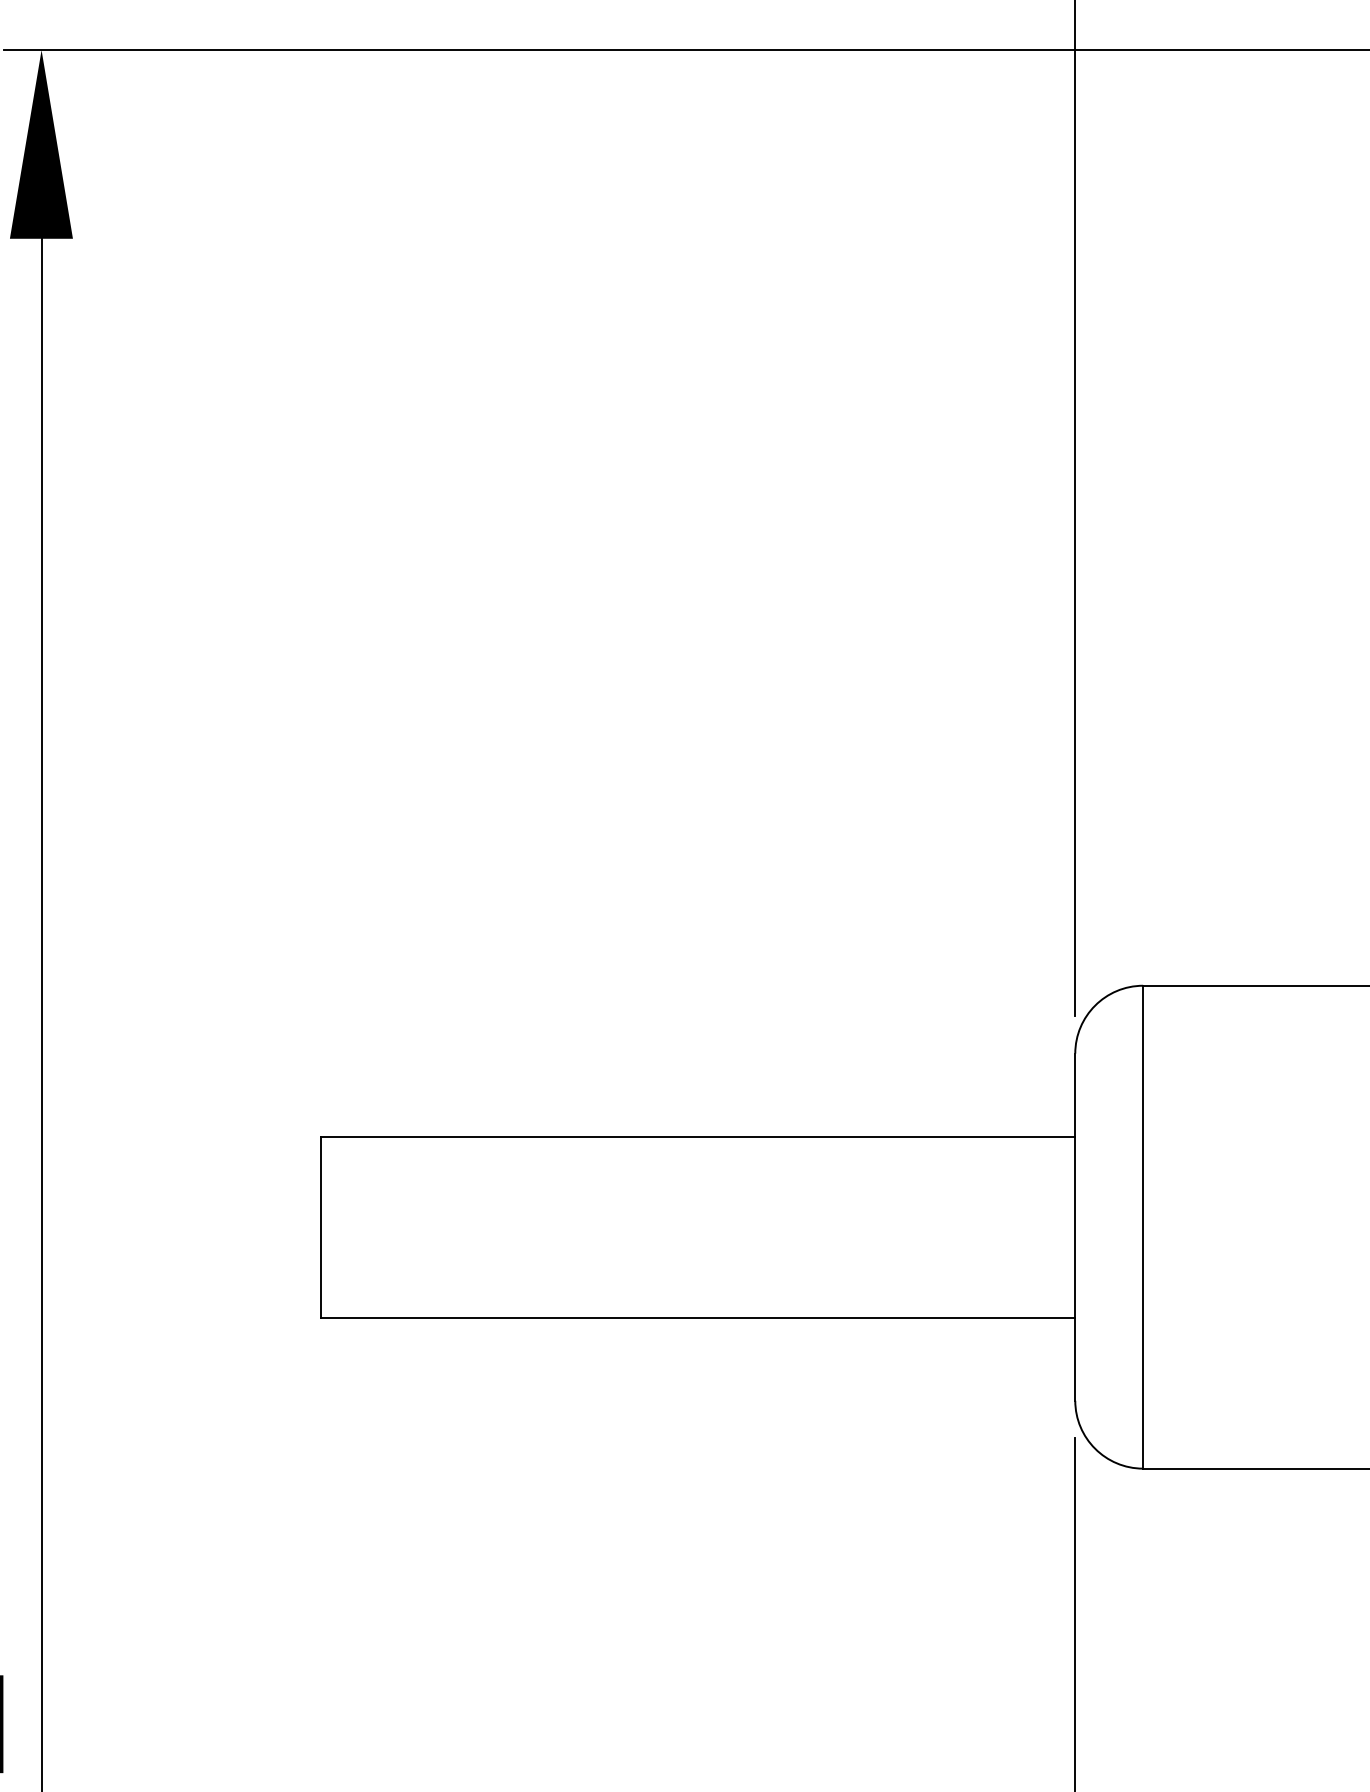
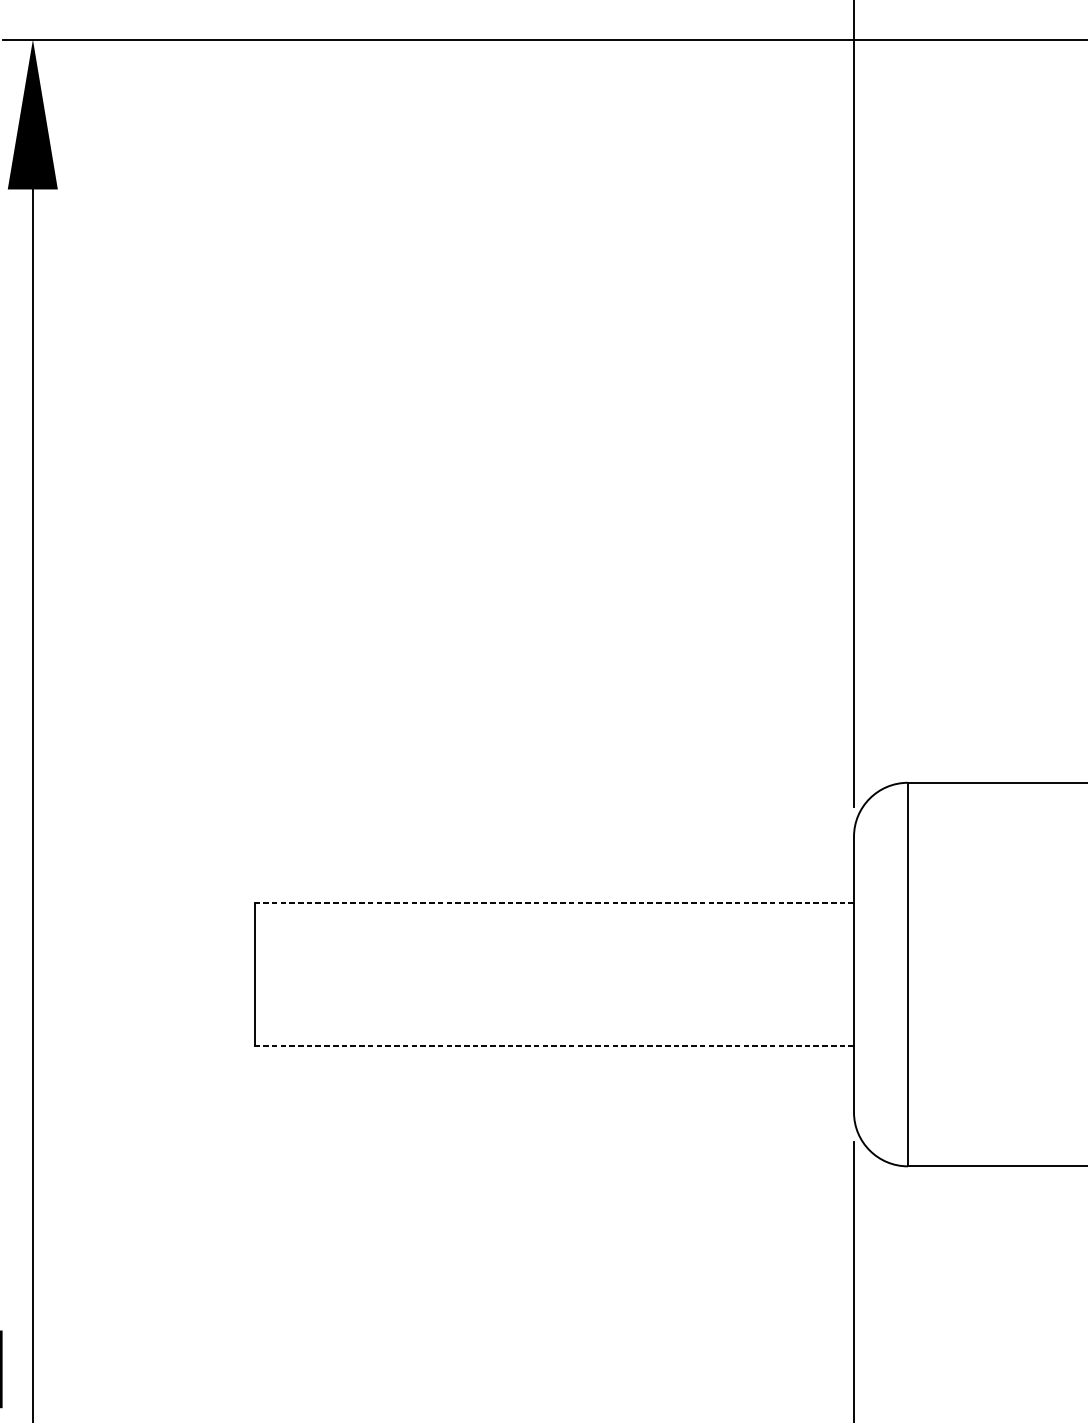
line: (697, 1136) -> (553, 902), solid -> dashed
line: (697, 1317) -> (553, 1046), solid -> dashed

